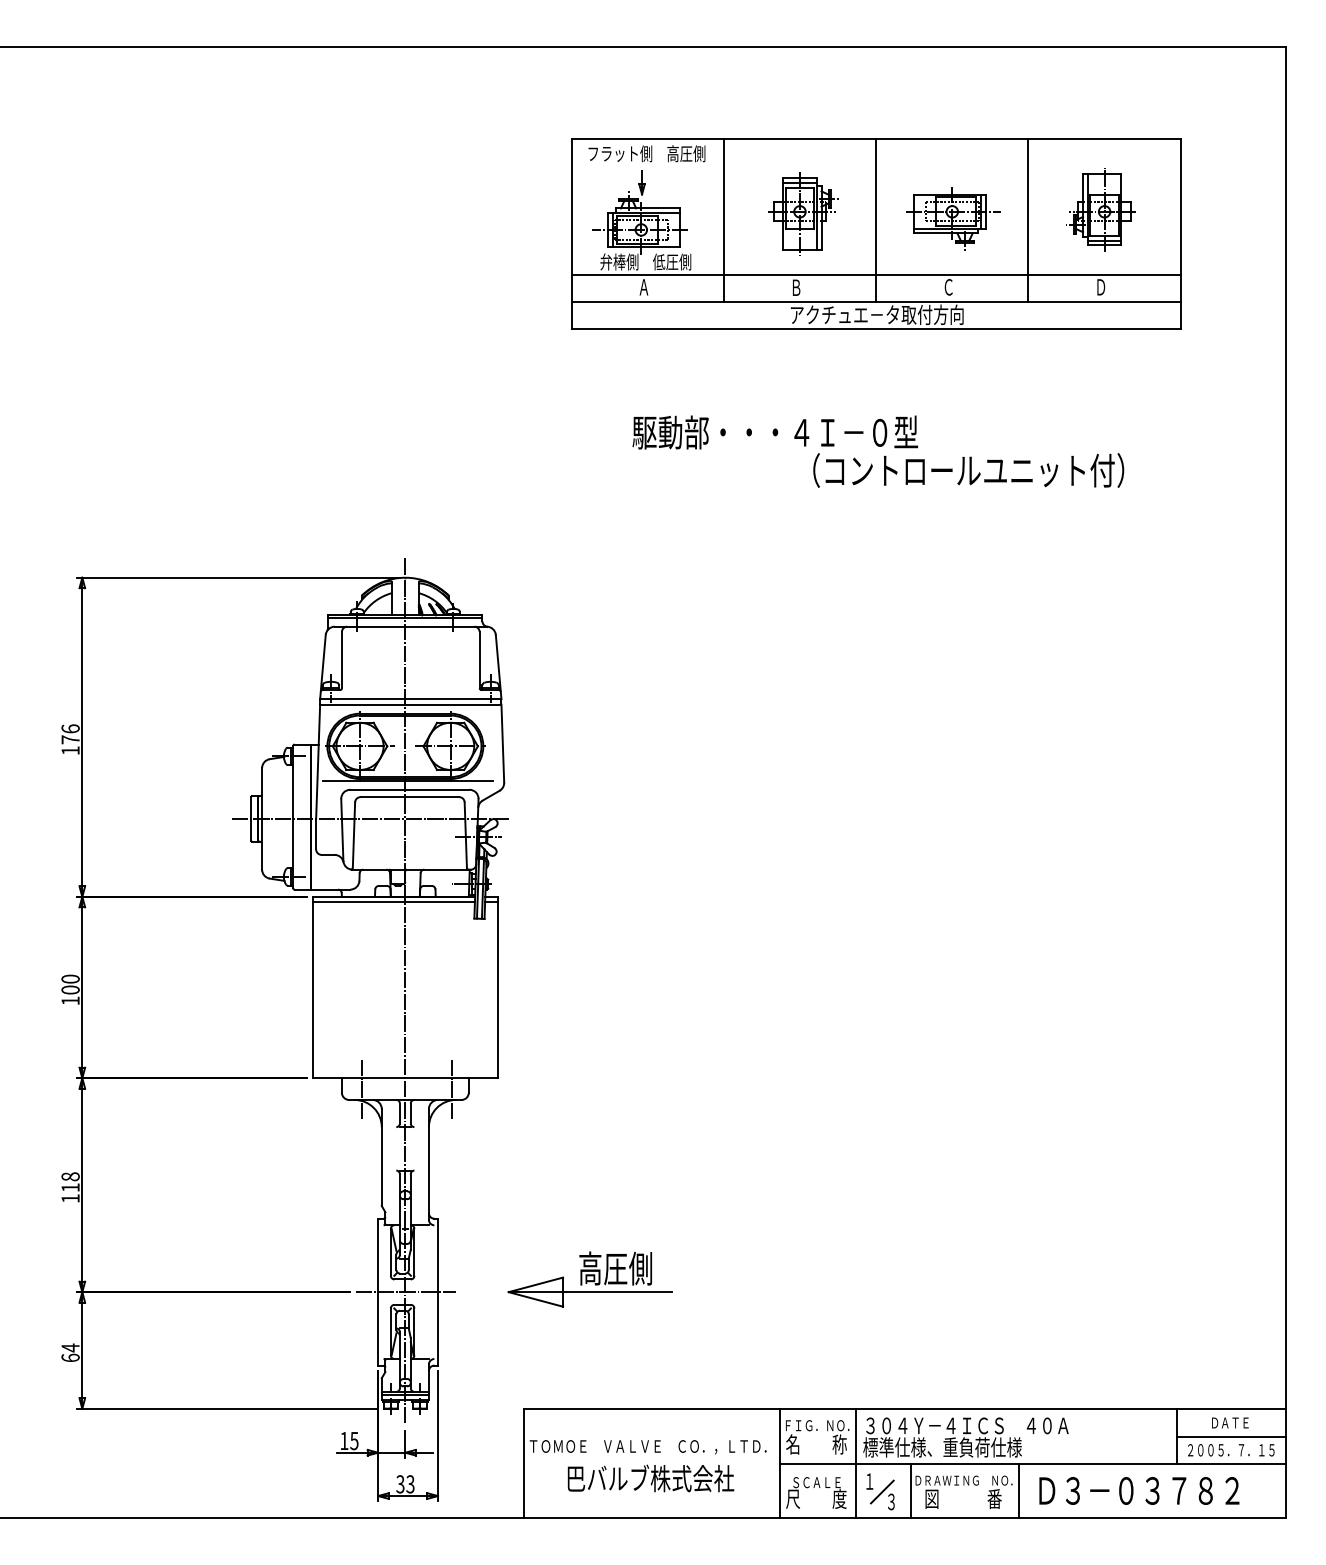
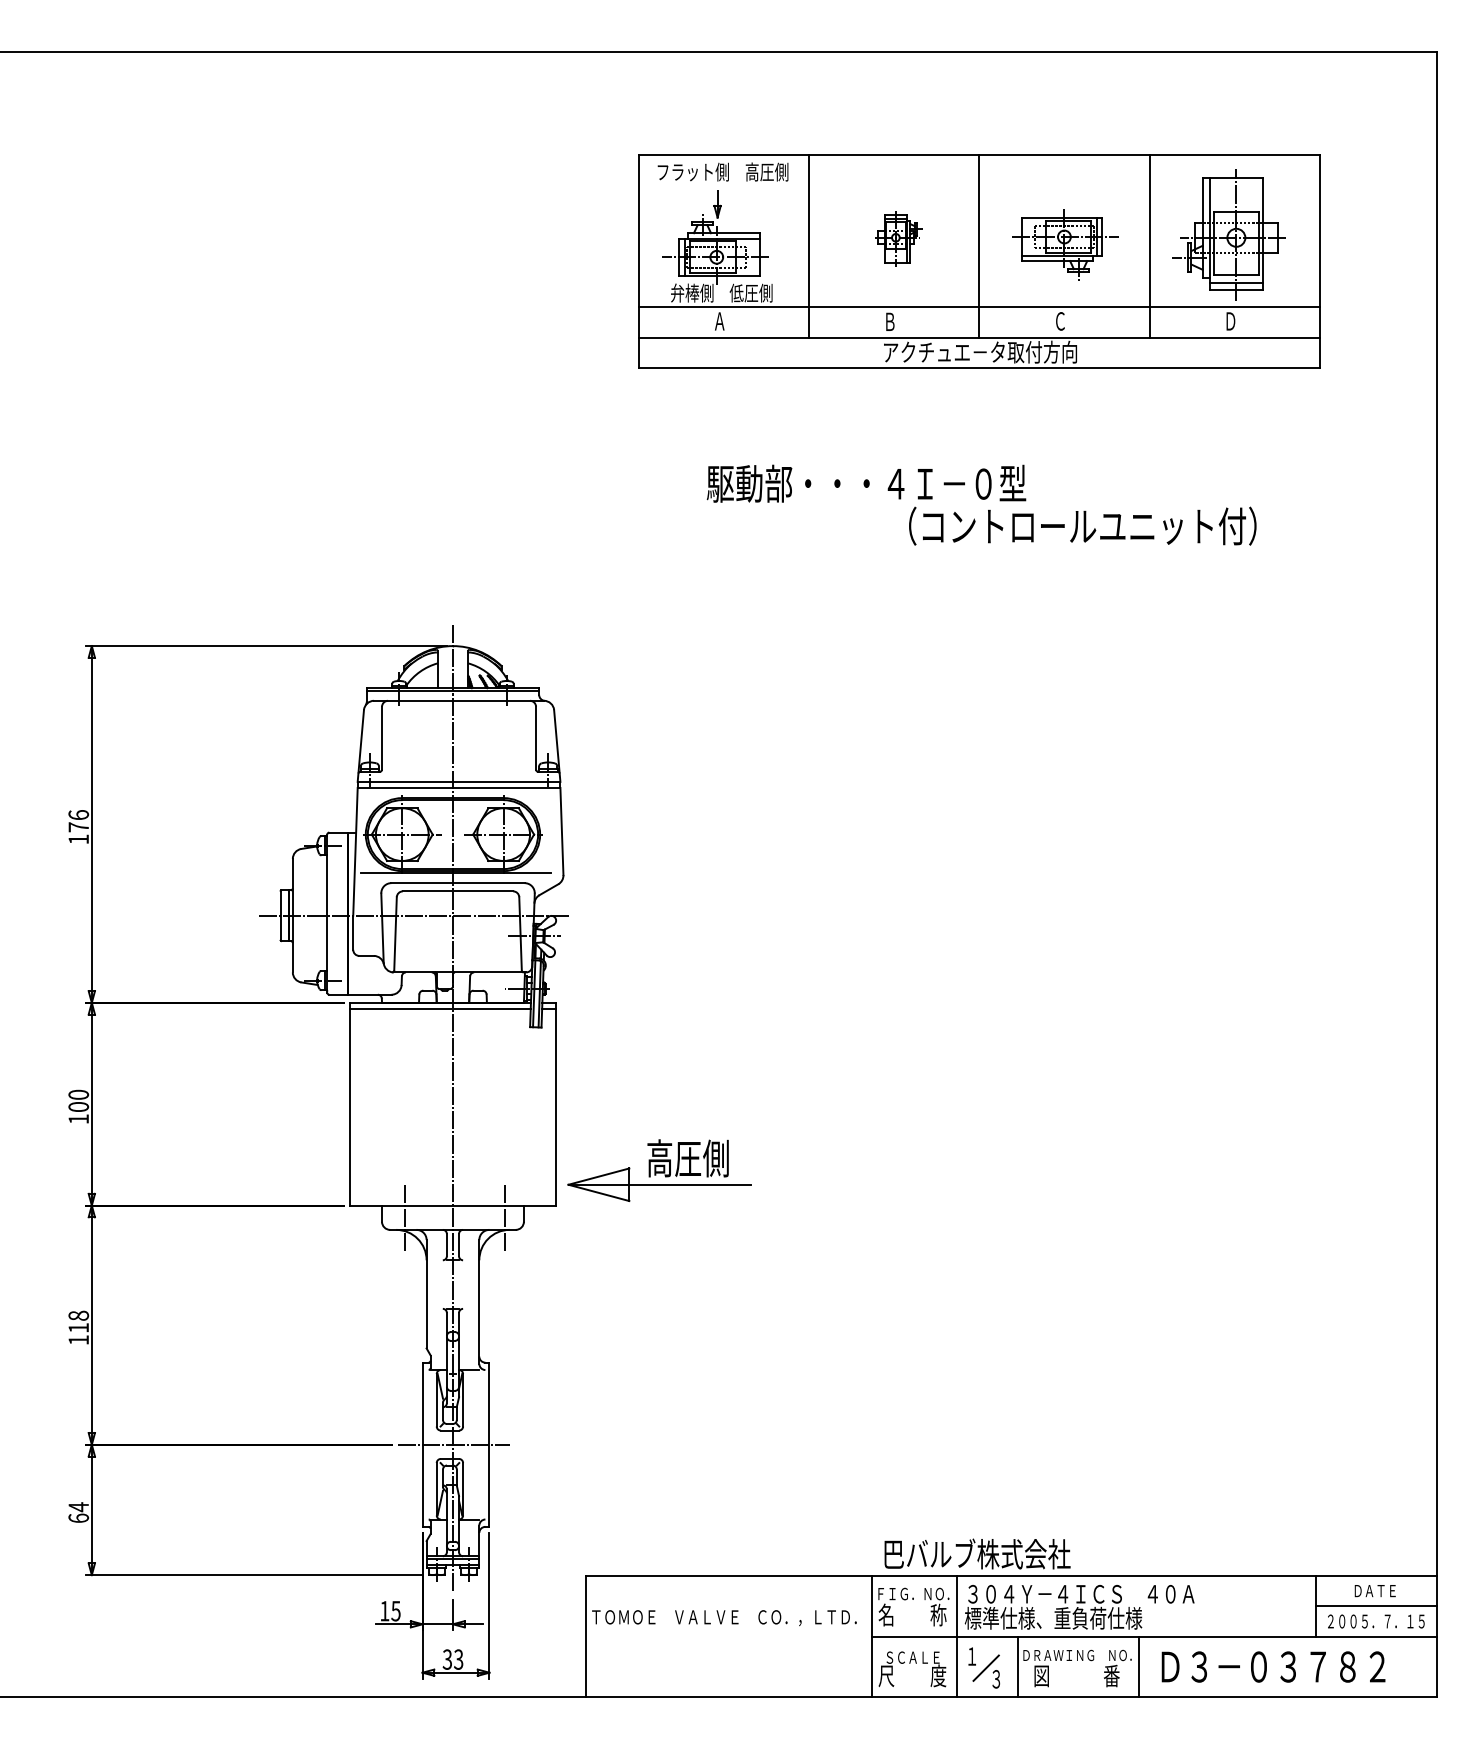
part: (1100, 209) -> (1230, 234), size x1.4
part: (803, 213) -> (898, 238), size x0.6
part: (590, 1279) -> (659, 1170), moved
text: (650, 1477) -> (977, 1553), moved

